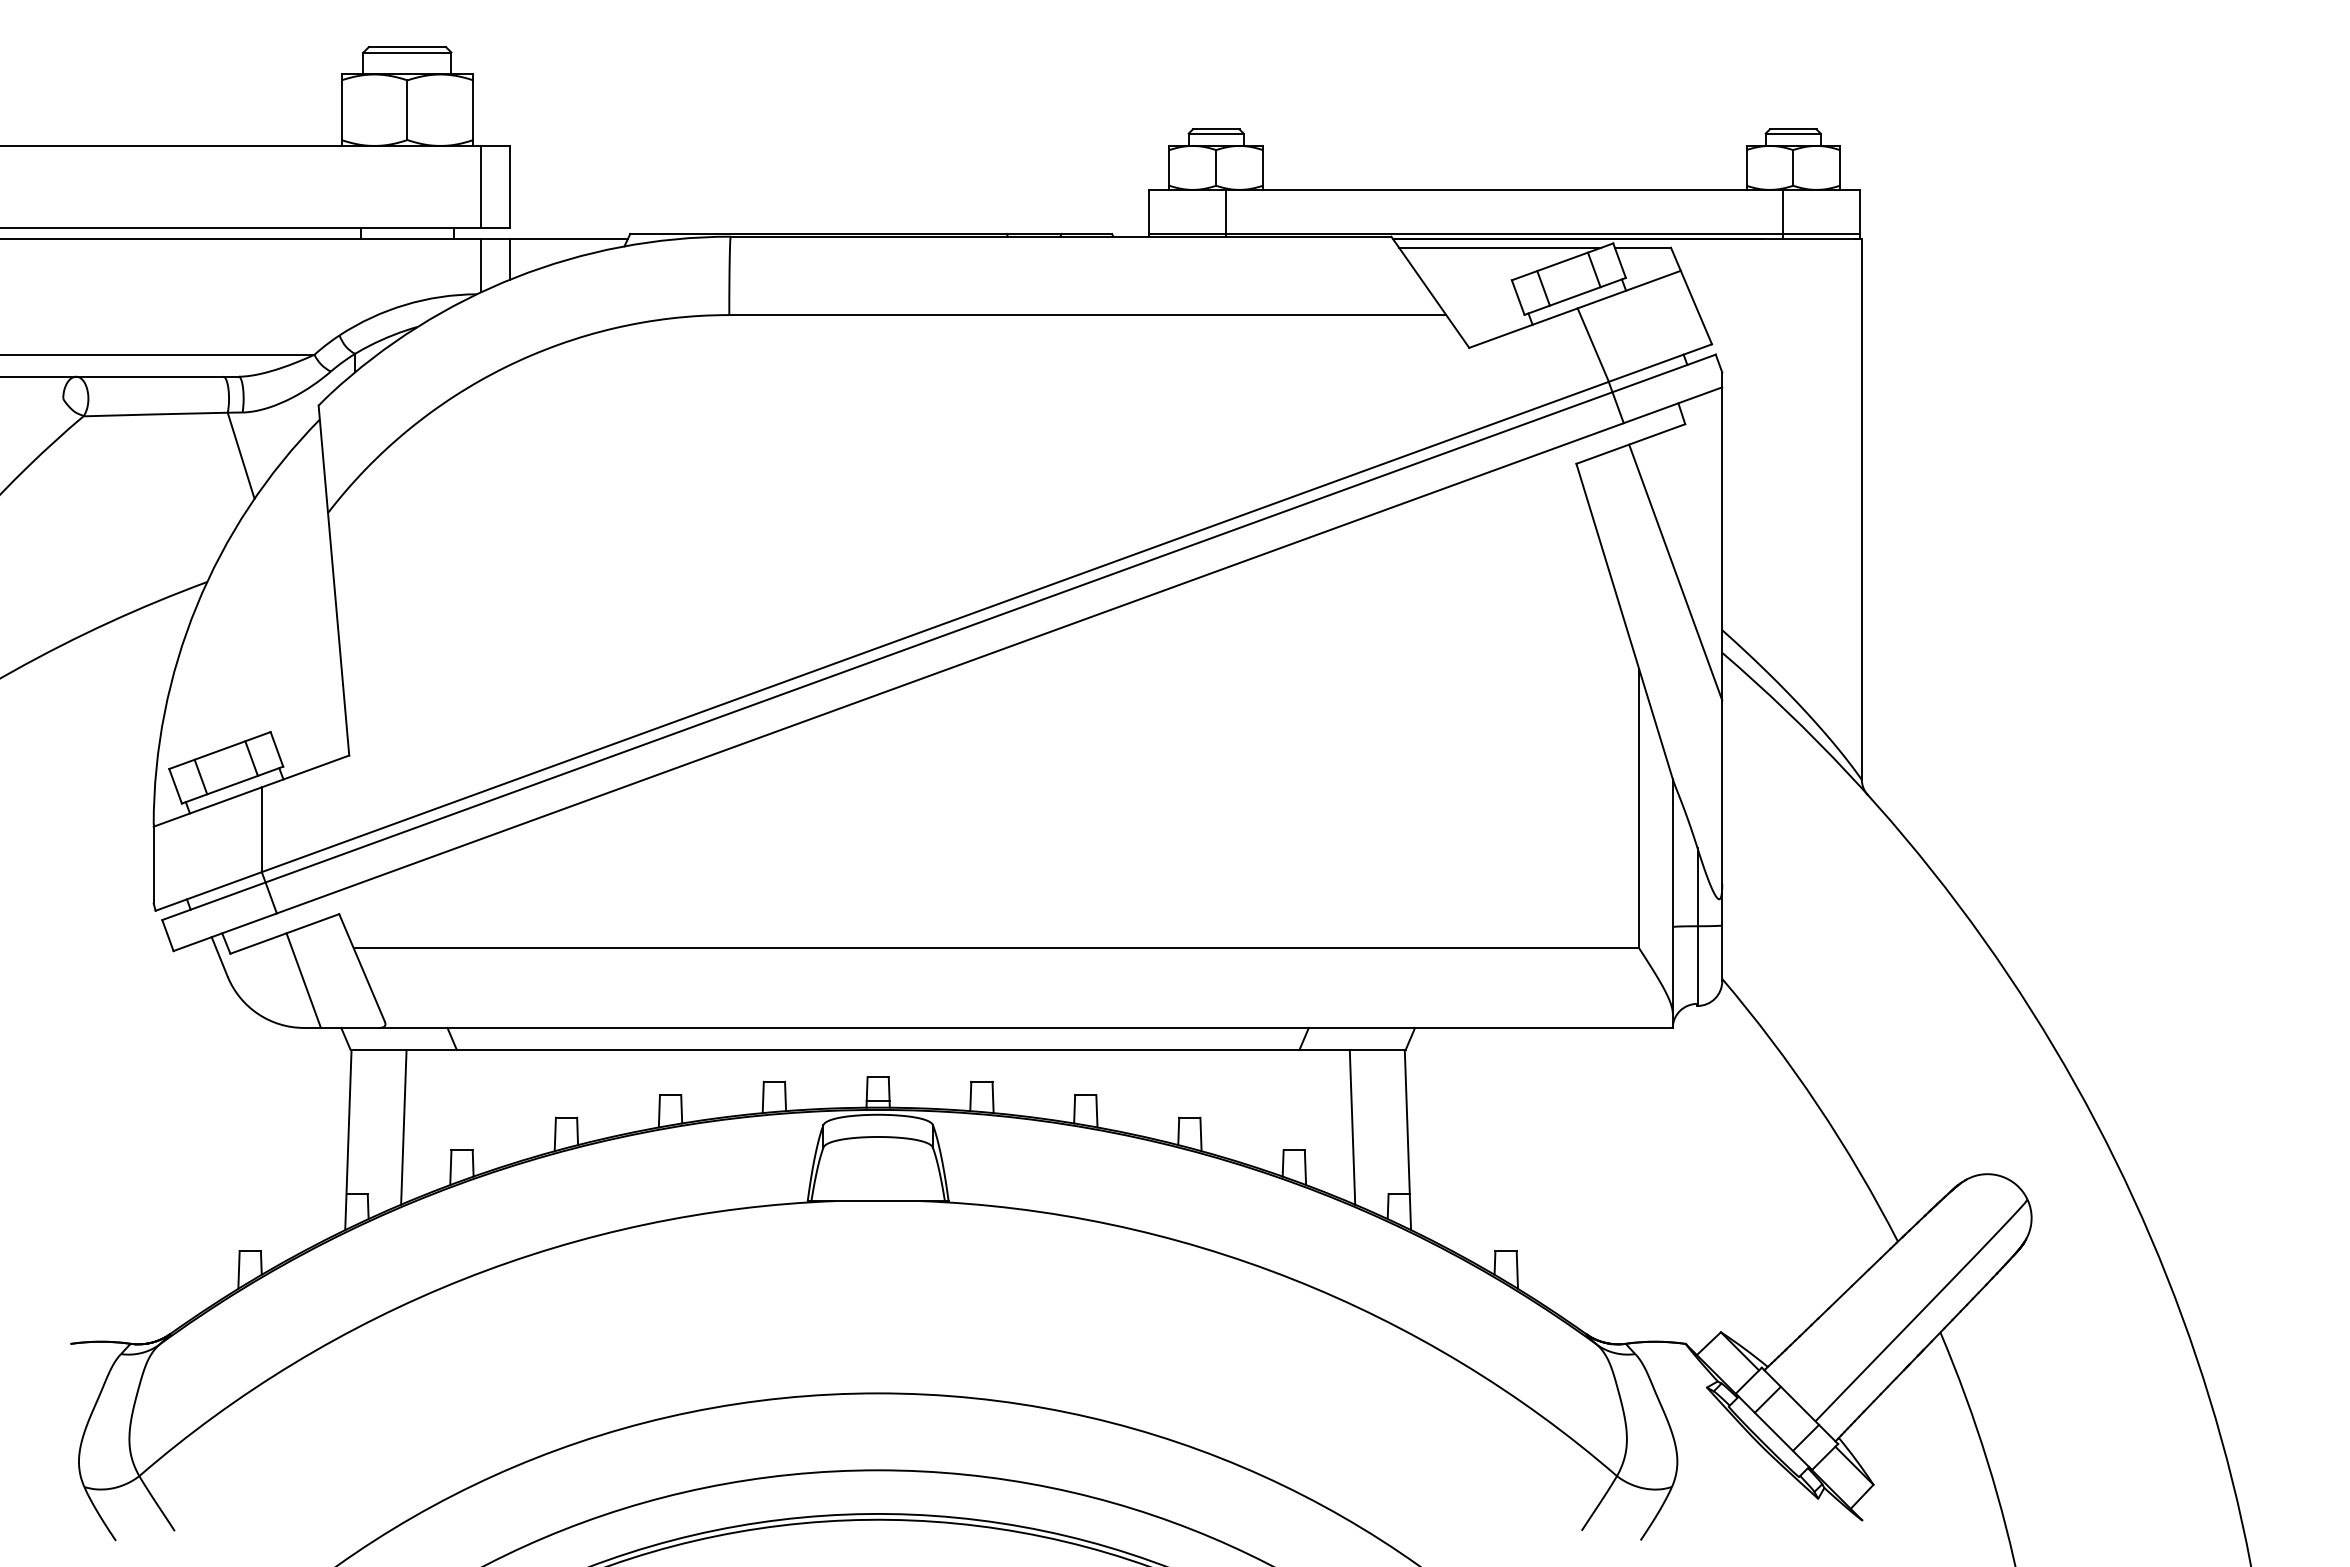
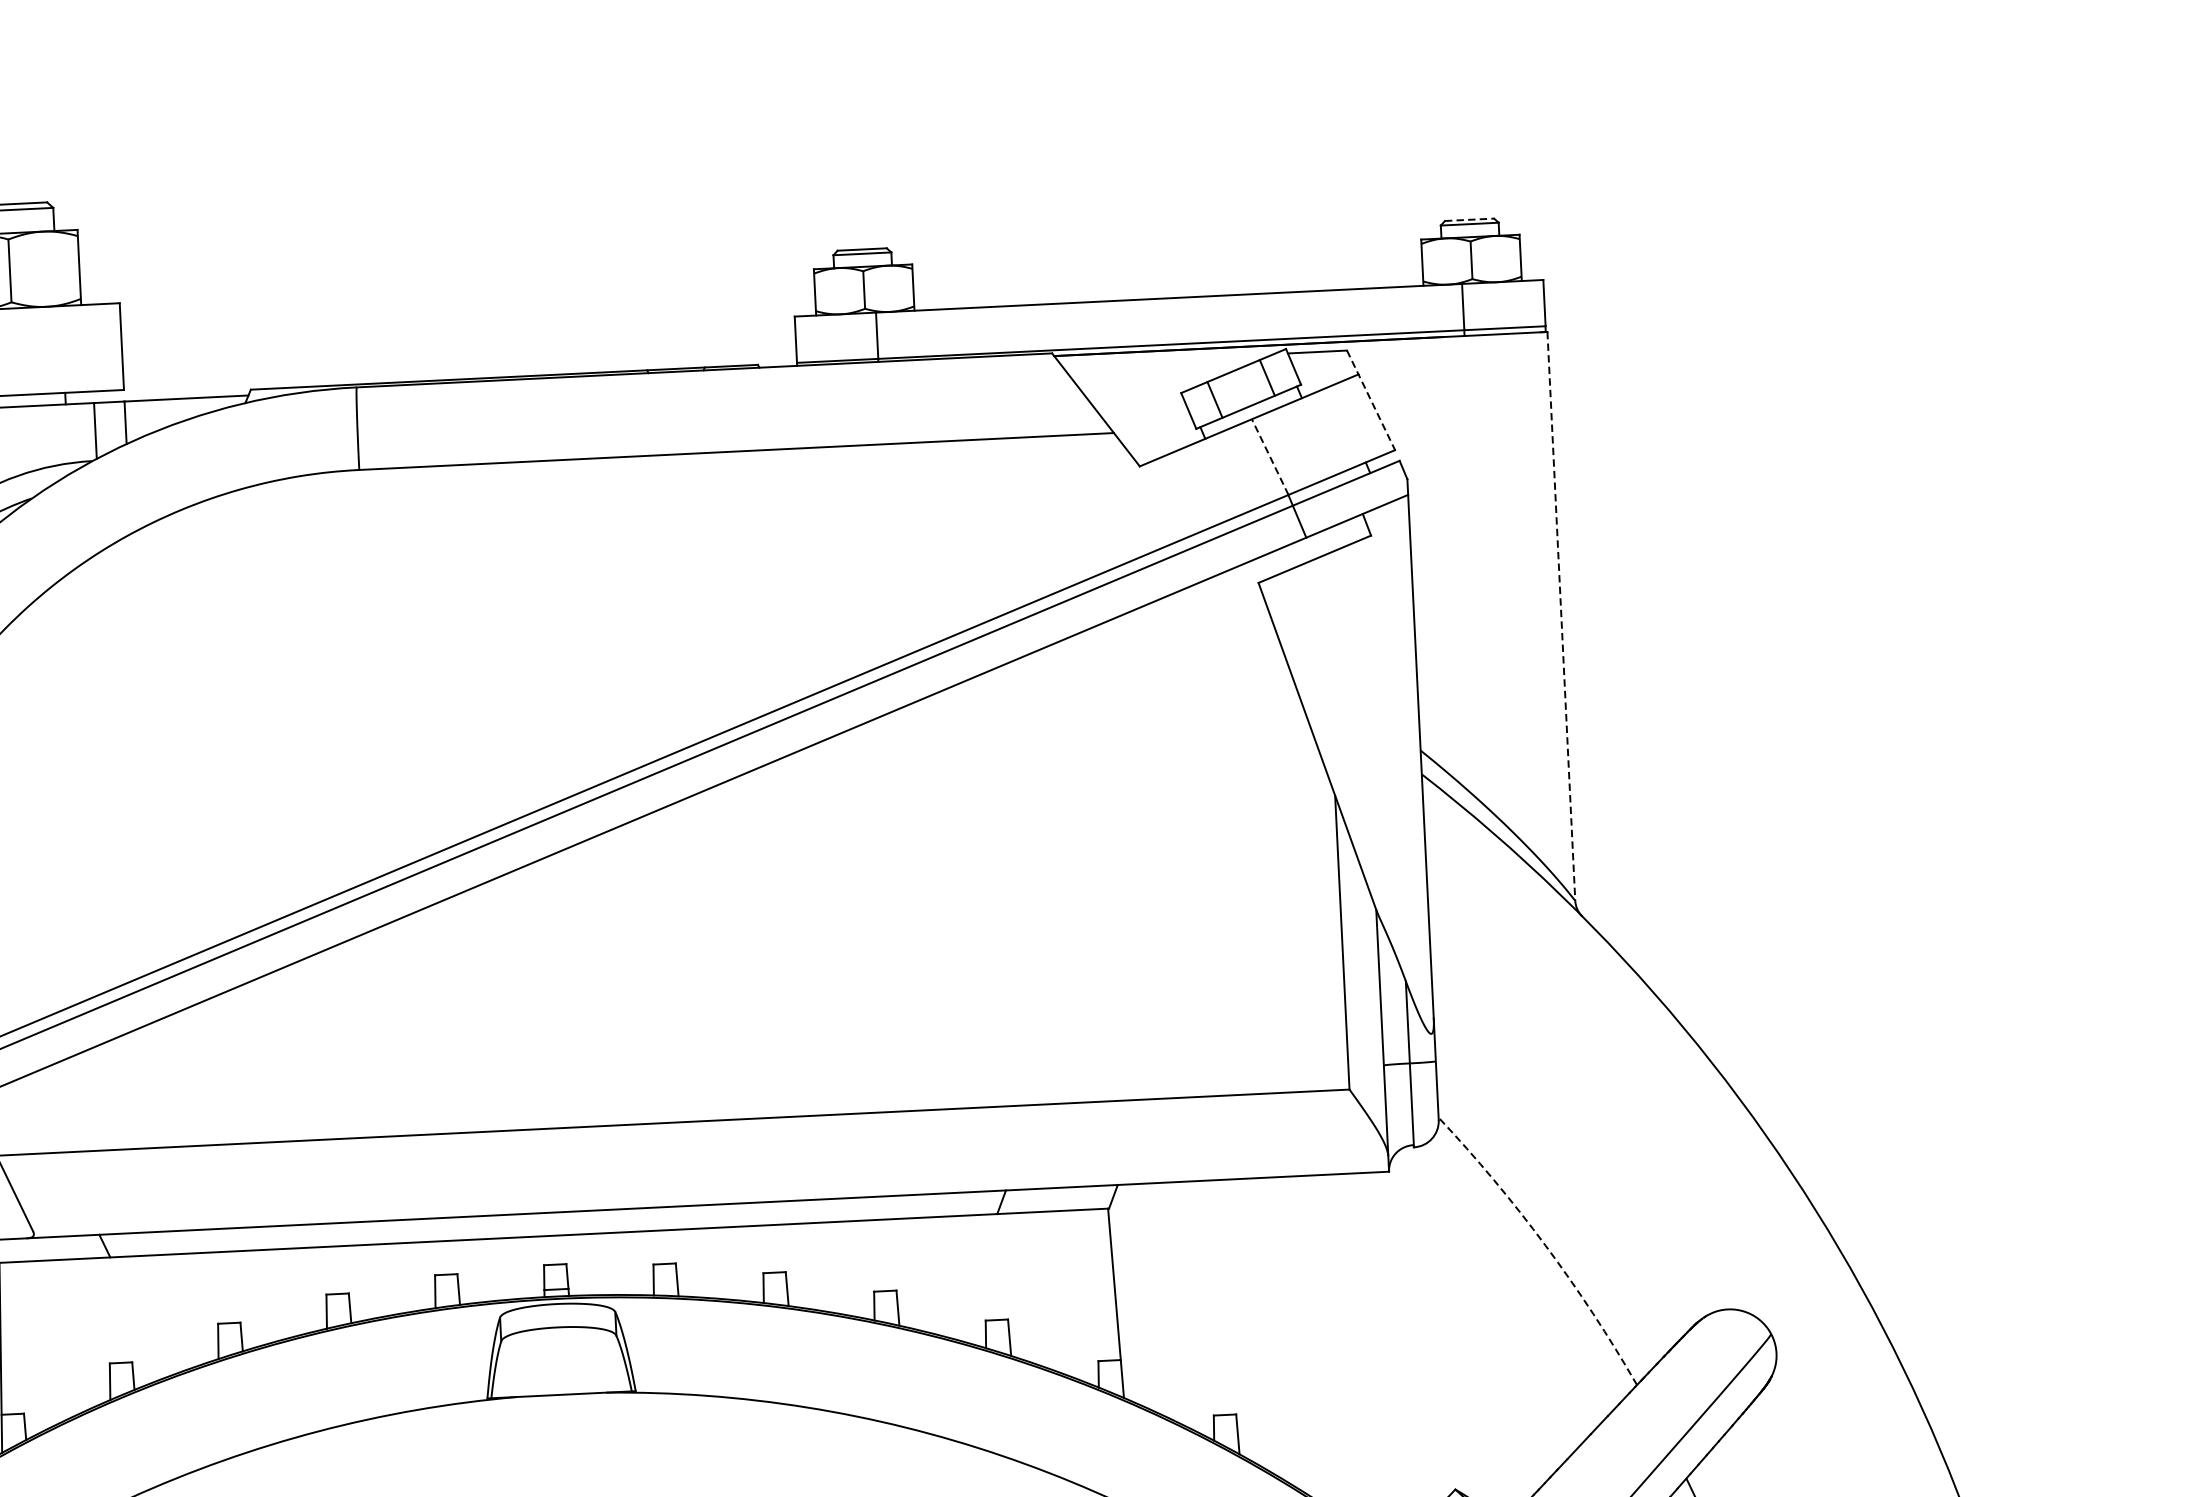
line: (1793, 129) -> (1469, 219), solid -> dashed
line: (481, 186) -> (91, 347), removed
line: (1500, 247) -> (1167, 359), removed
line: (1691, 296) -> (1371, 400), solid -> dashed
line: (1593, 345) -> (1270, 457), solid -> dashed
line: (1861, 510) -> (1561, 617), solid -> dashed
line: (1675, 572) -> (1368, 692), removed
arc: (1817, 1105) -> (1545, 1245), solid -> dashed
line: (403, 1126) -> (58, 1340), removed
line: (1352, 1126) -> (1057, 1291), removed

